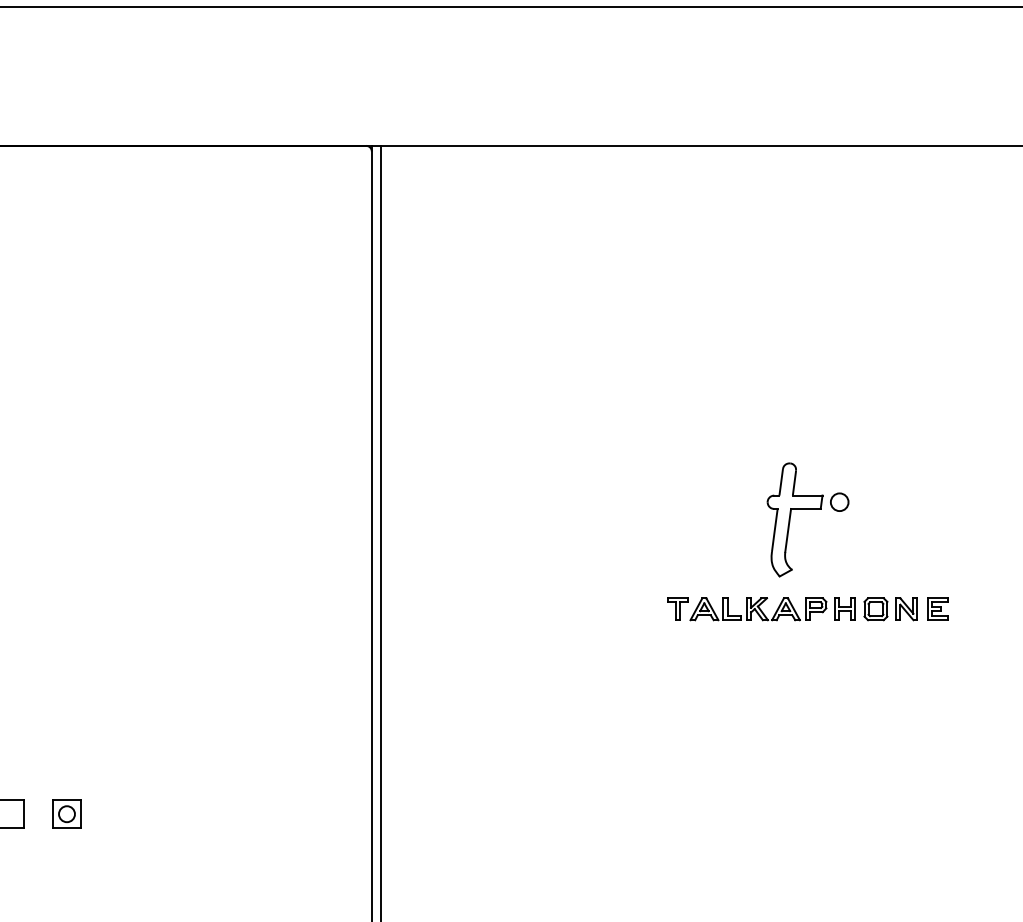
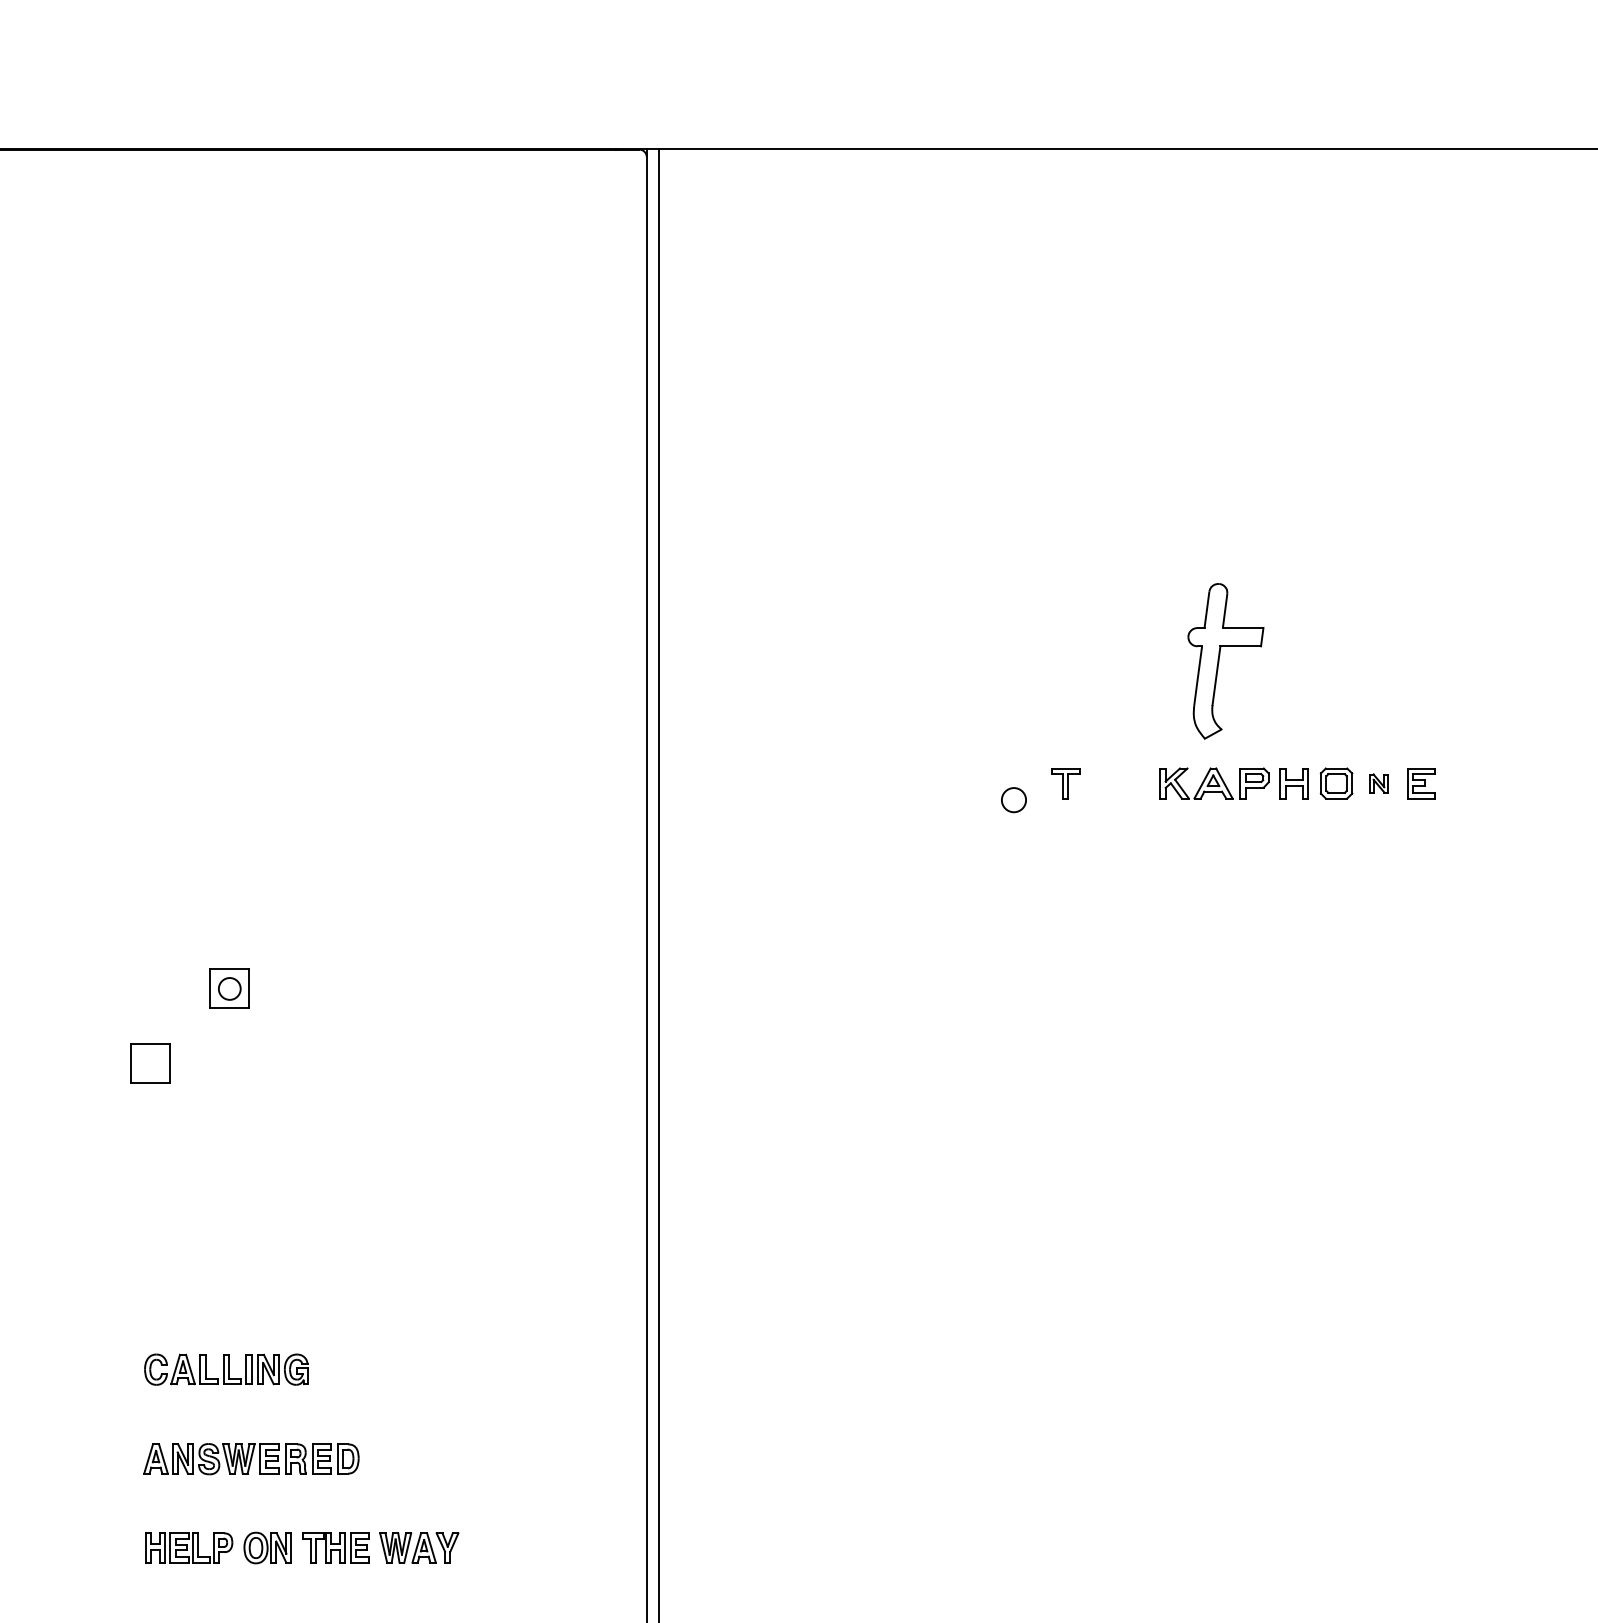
circle: (839, 502) -> (1013, 800), moved
part: (715, 609) -> (1116, 783), removed
part: (906, 609) -> (1378, 783), size x0.6
part: (66, 813) -> (229, 988), moved

